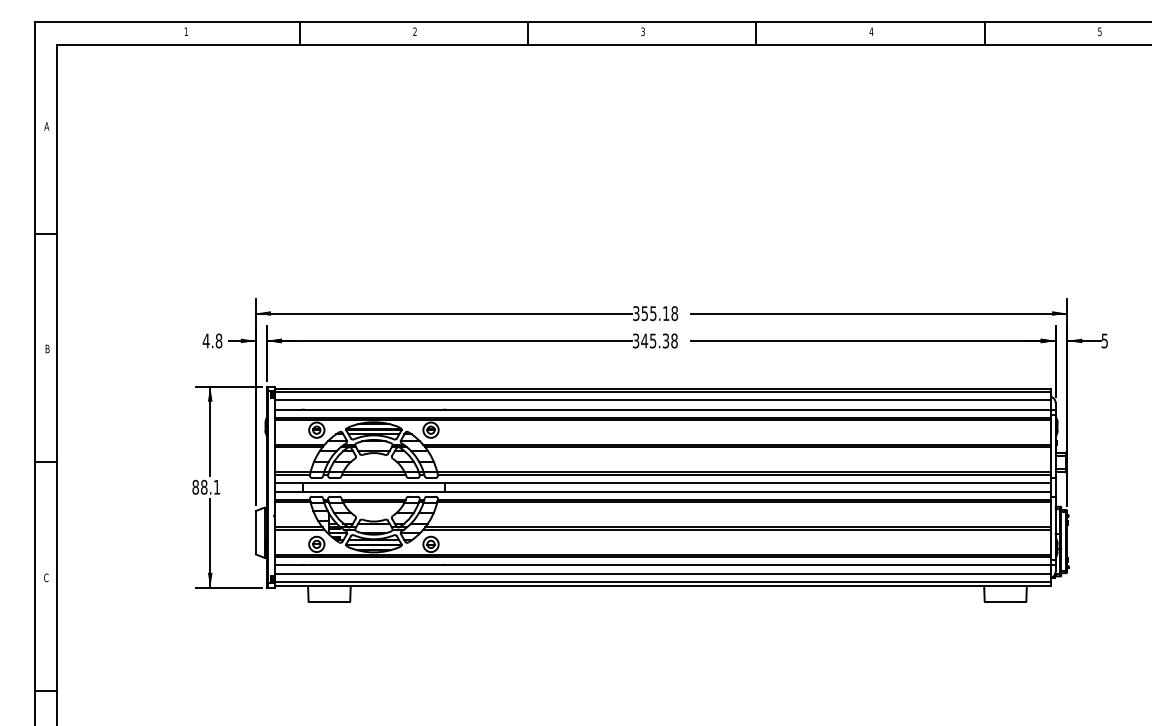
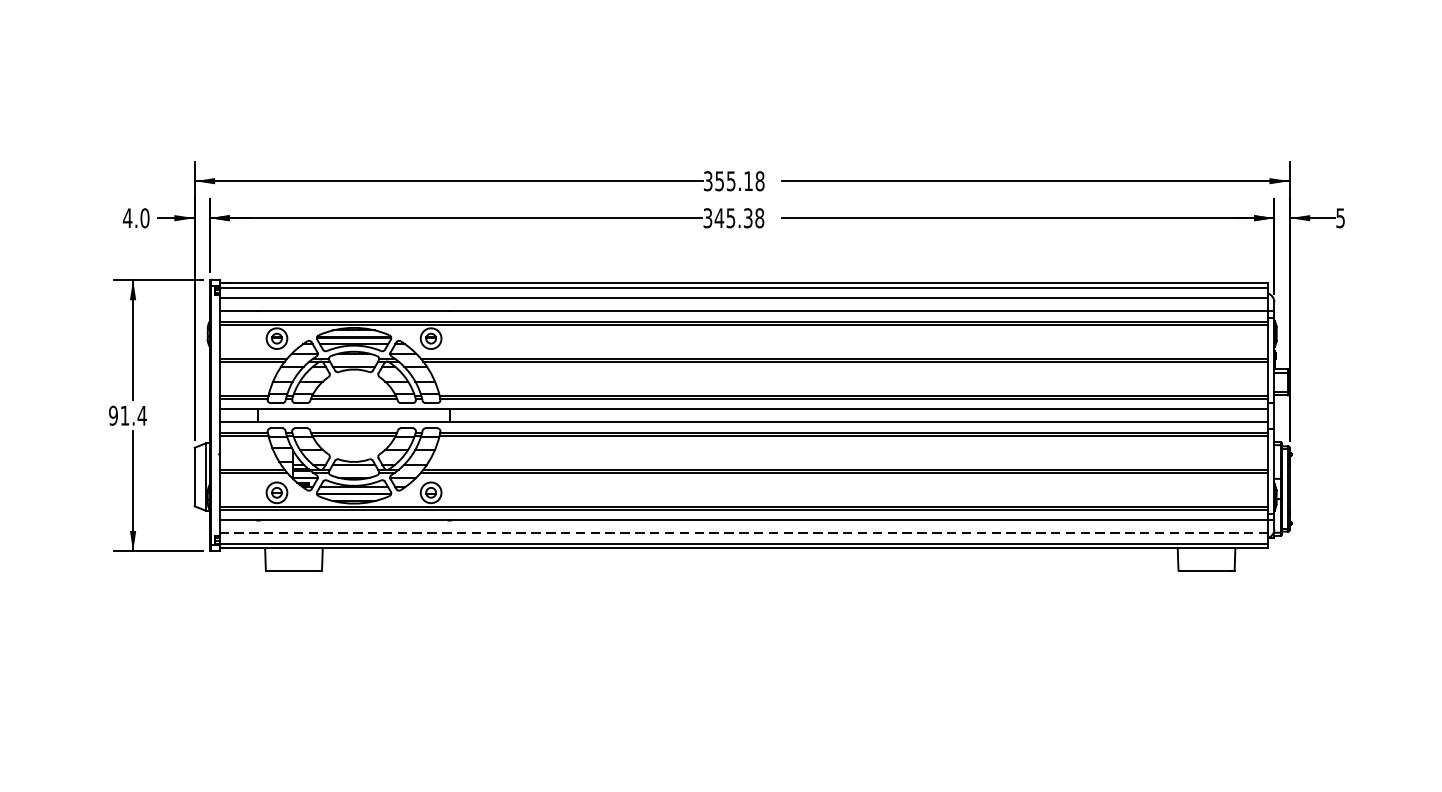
text: (218, 341) -> (144, 218), 4.8 -> 4.0
text: (206, 486) -> (128, 414), 88.1 -> 91.4
line: (662, 574) -> (743, 533), solid -> dashed

